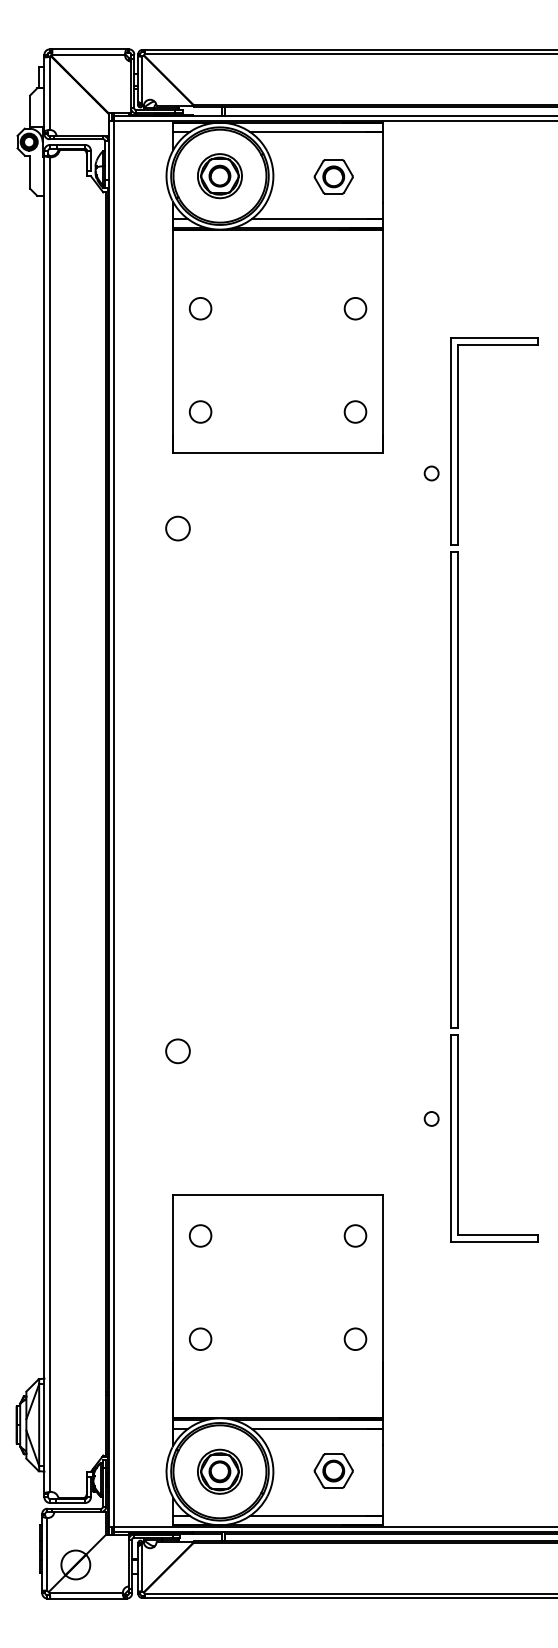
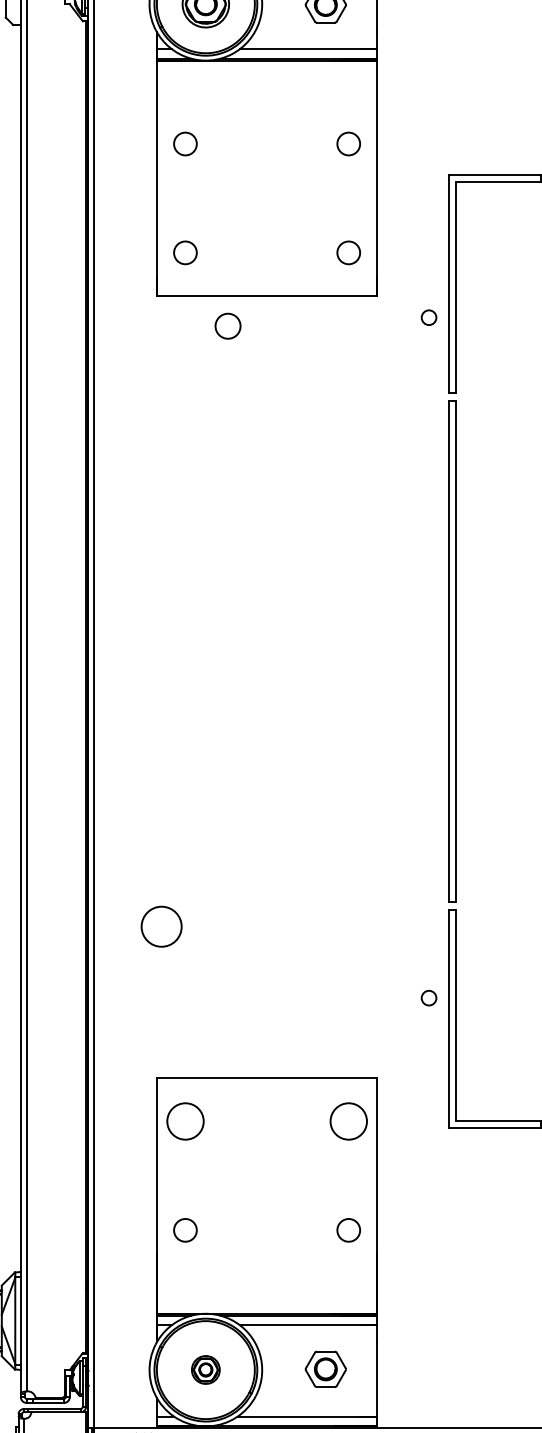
circle: (177, 528) -> (227, 326), moved
circle: (177, 1051) -> (161, 927), size x1.6
circle: (200, 1235) -> (185, 1121), size x1.6
circle: (355, 1235) -> (348, 1121), size x1.6
part: (219, 1471) -> (205, 1369), size x0.6

